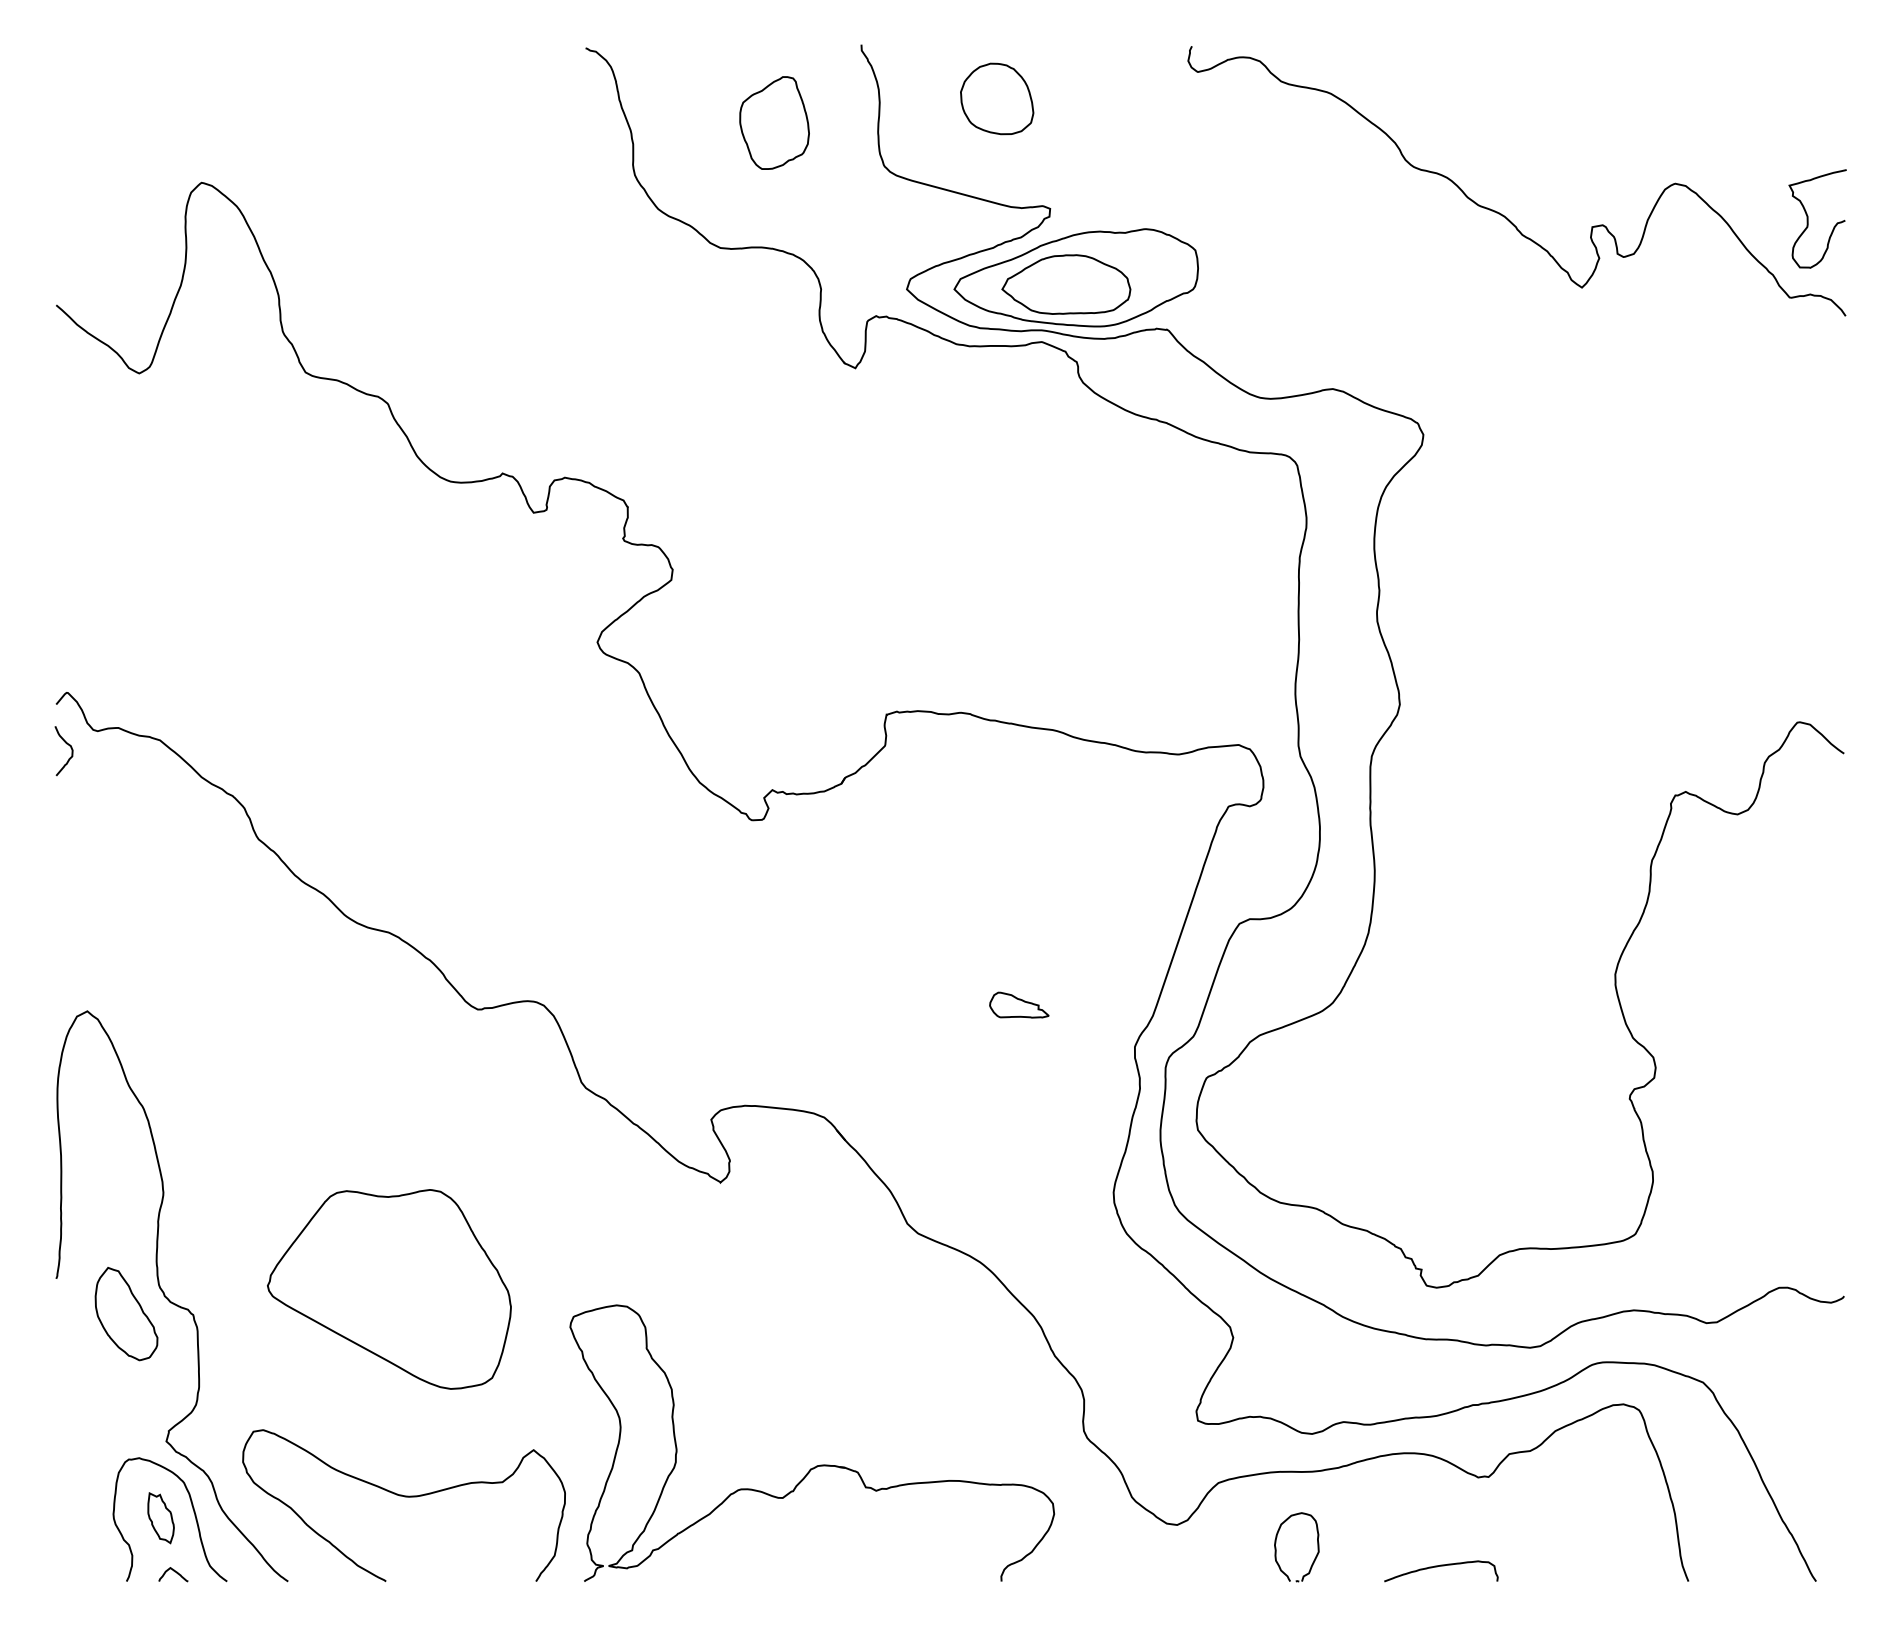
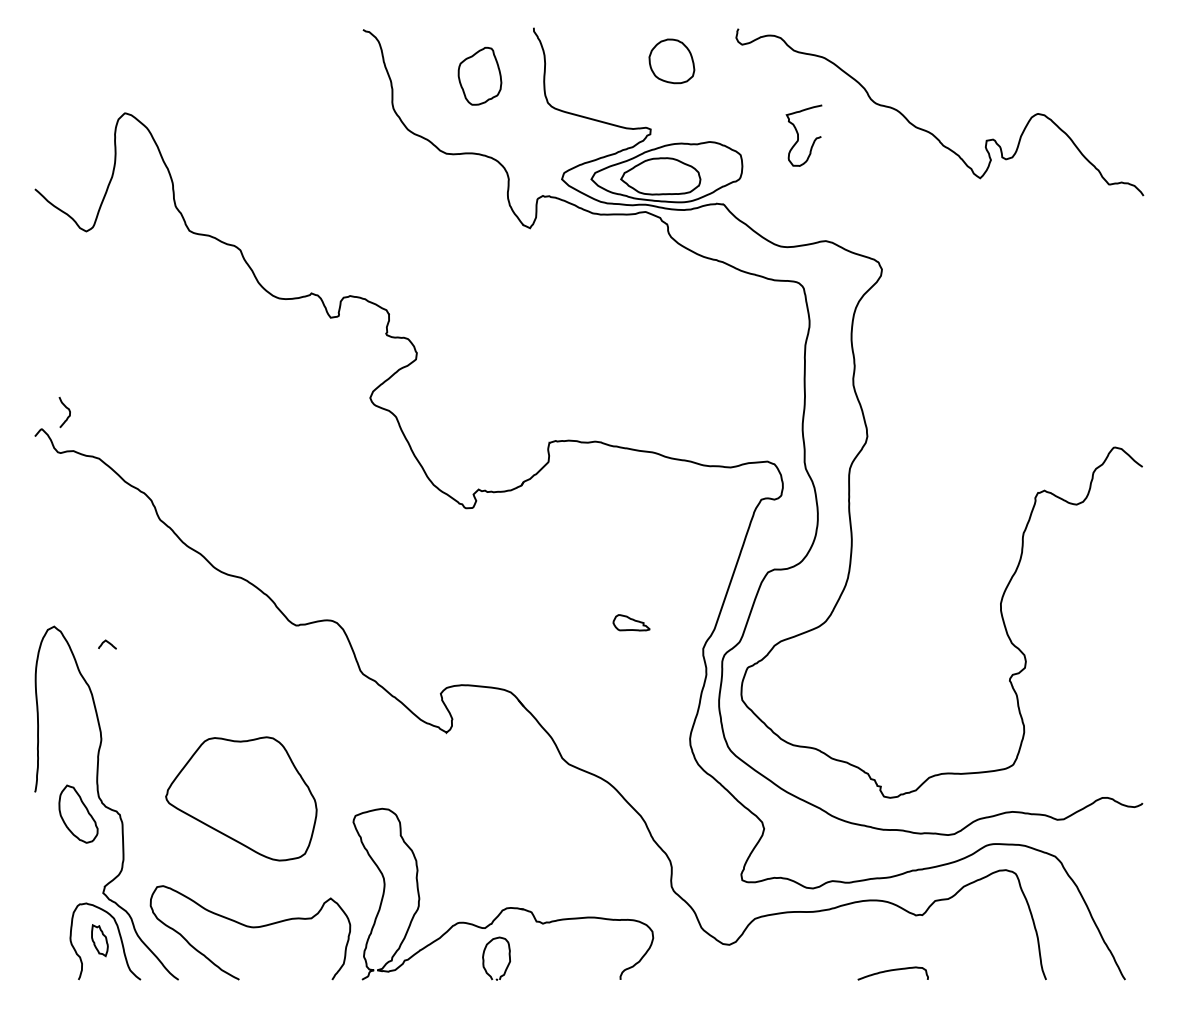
part: (996, 99) -> (671, 61), moved
curve: (1808, 218) -> (798, 135), moved
curve: (68, 746) -> (67, 409), moved
part: (1277, 1546) -> (484, 958), moved
curve: (174, 1572) -> (108, 643), moved

